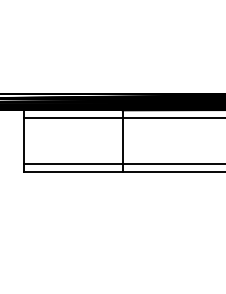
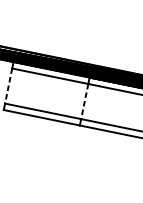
line: (24, 141) -> (8, 86), solid -> dashed
line: (122, 141) -> (84, 101), solid -> dashed

